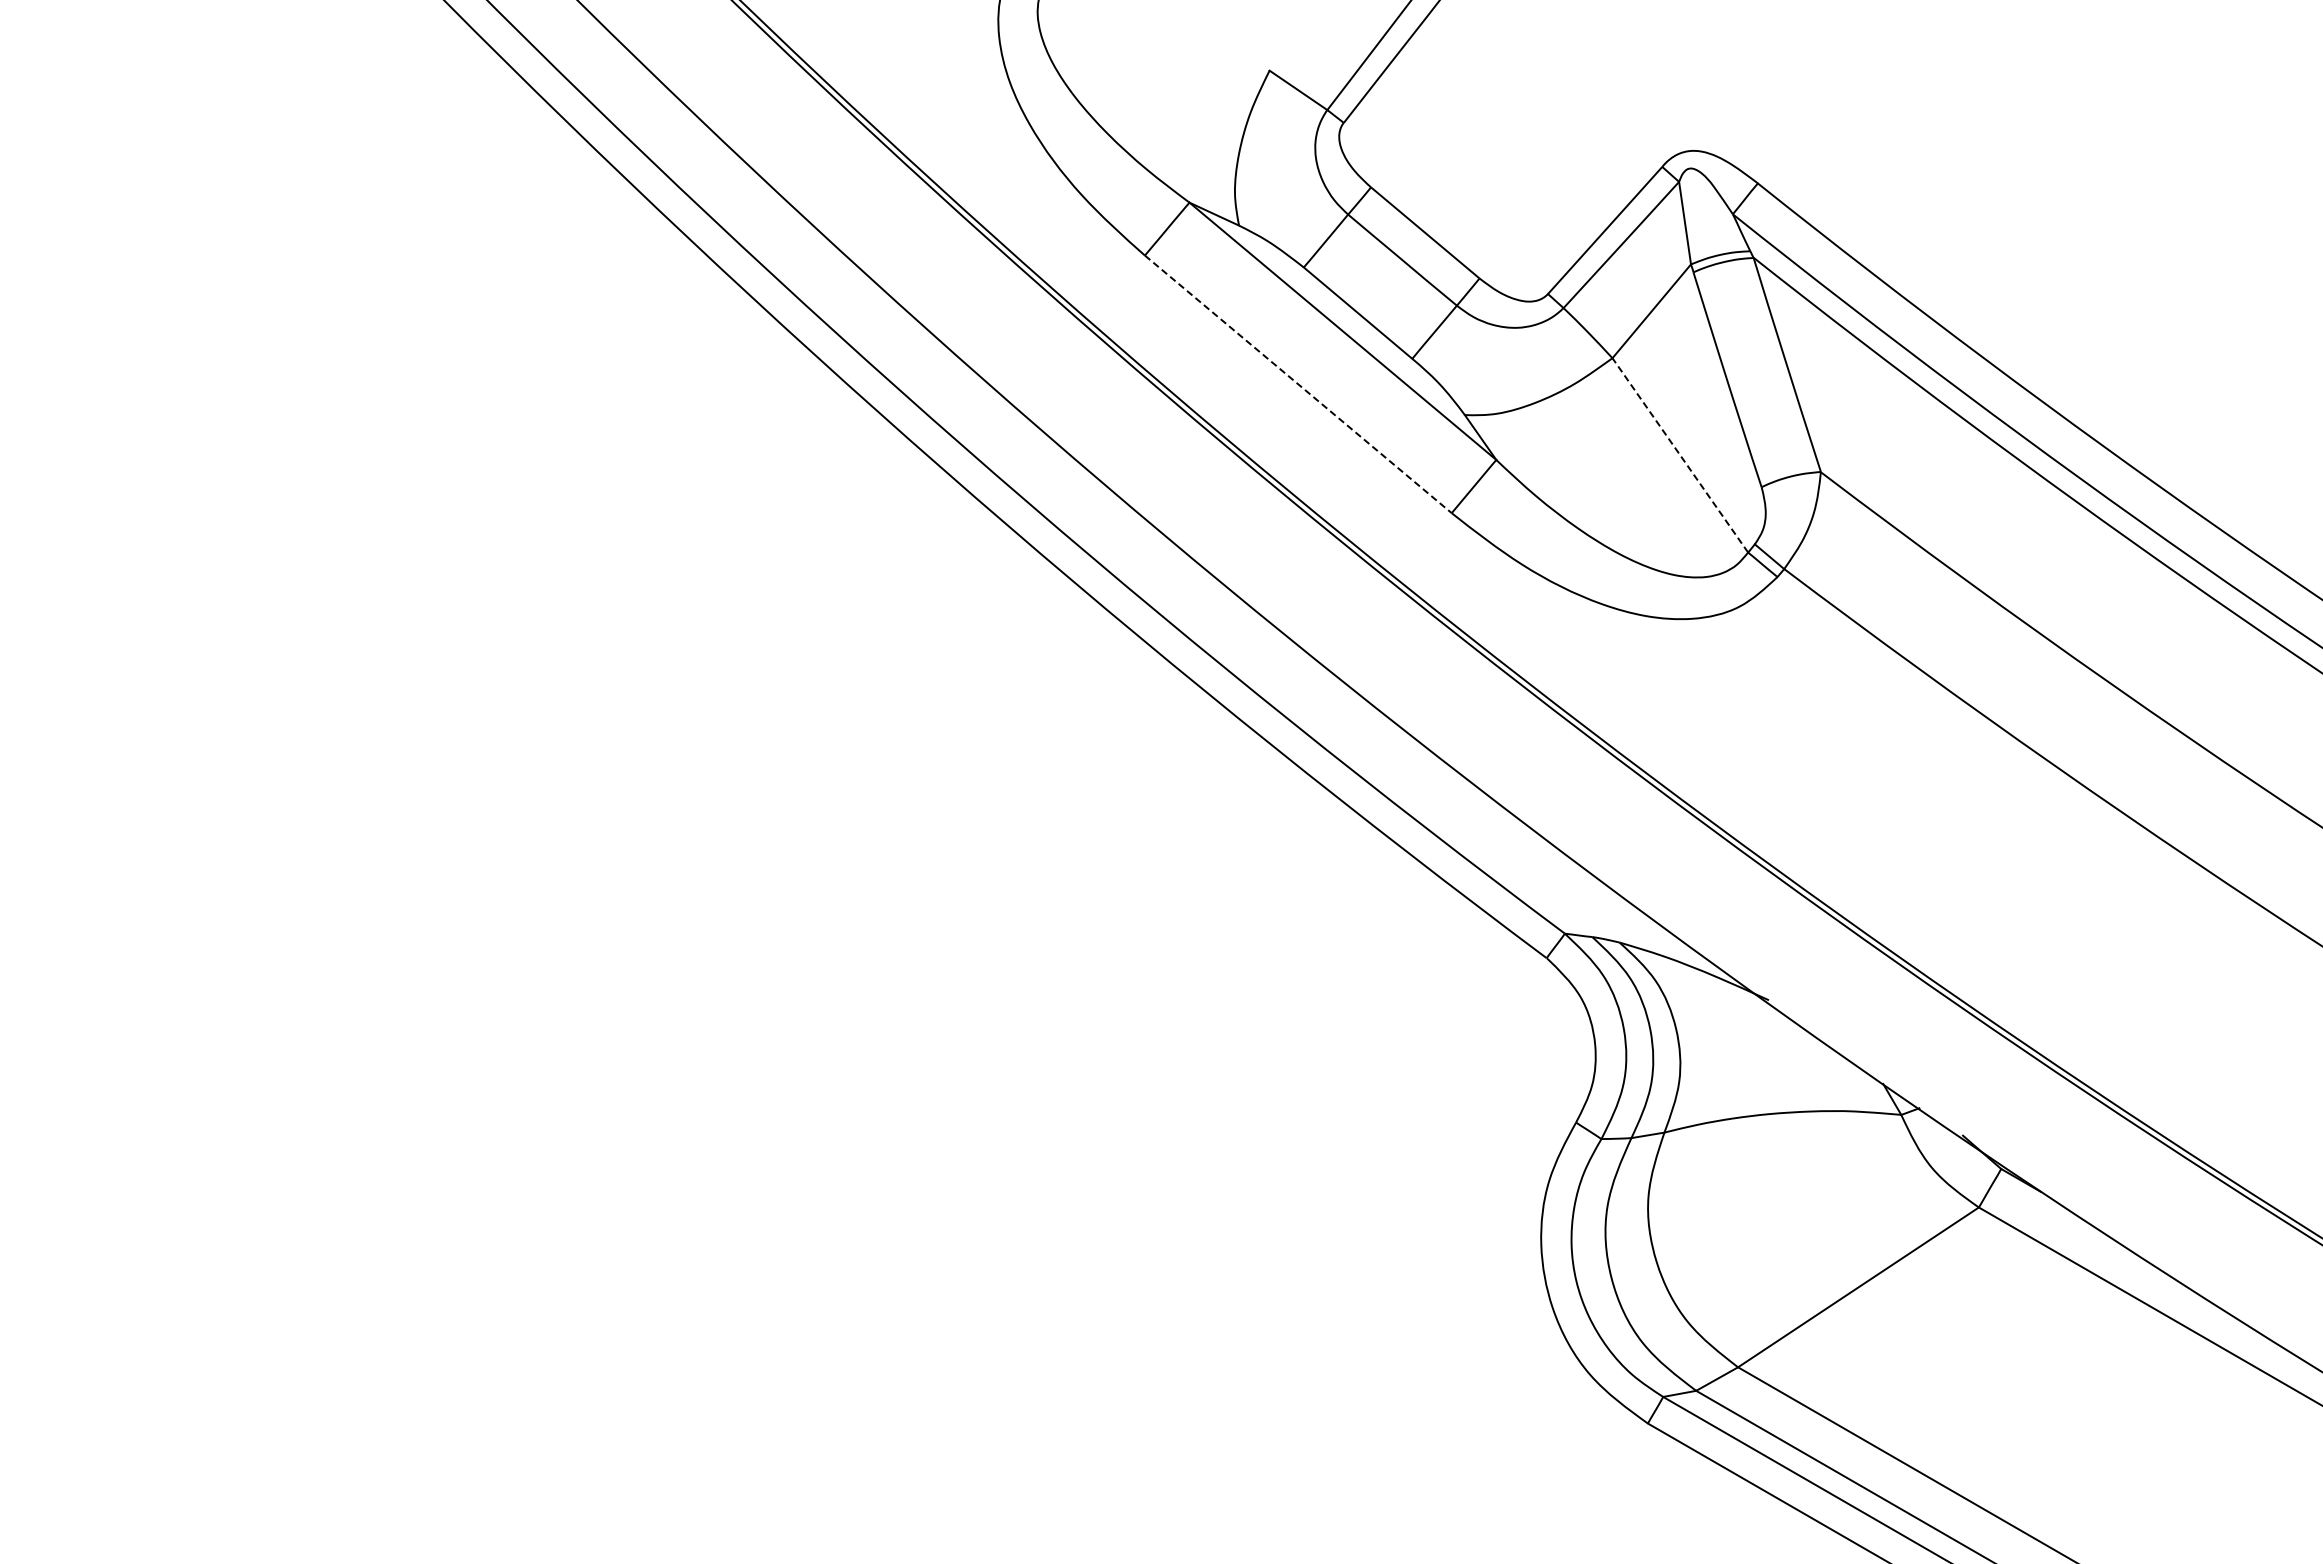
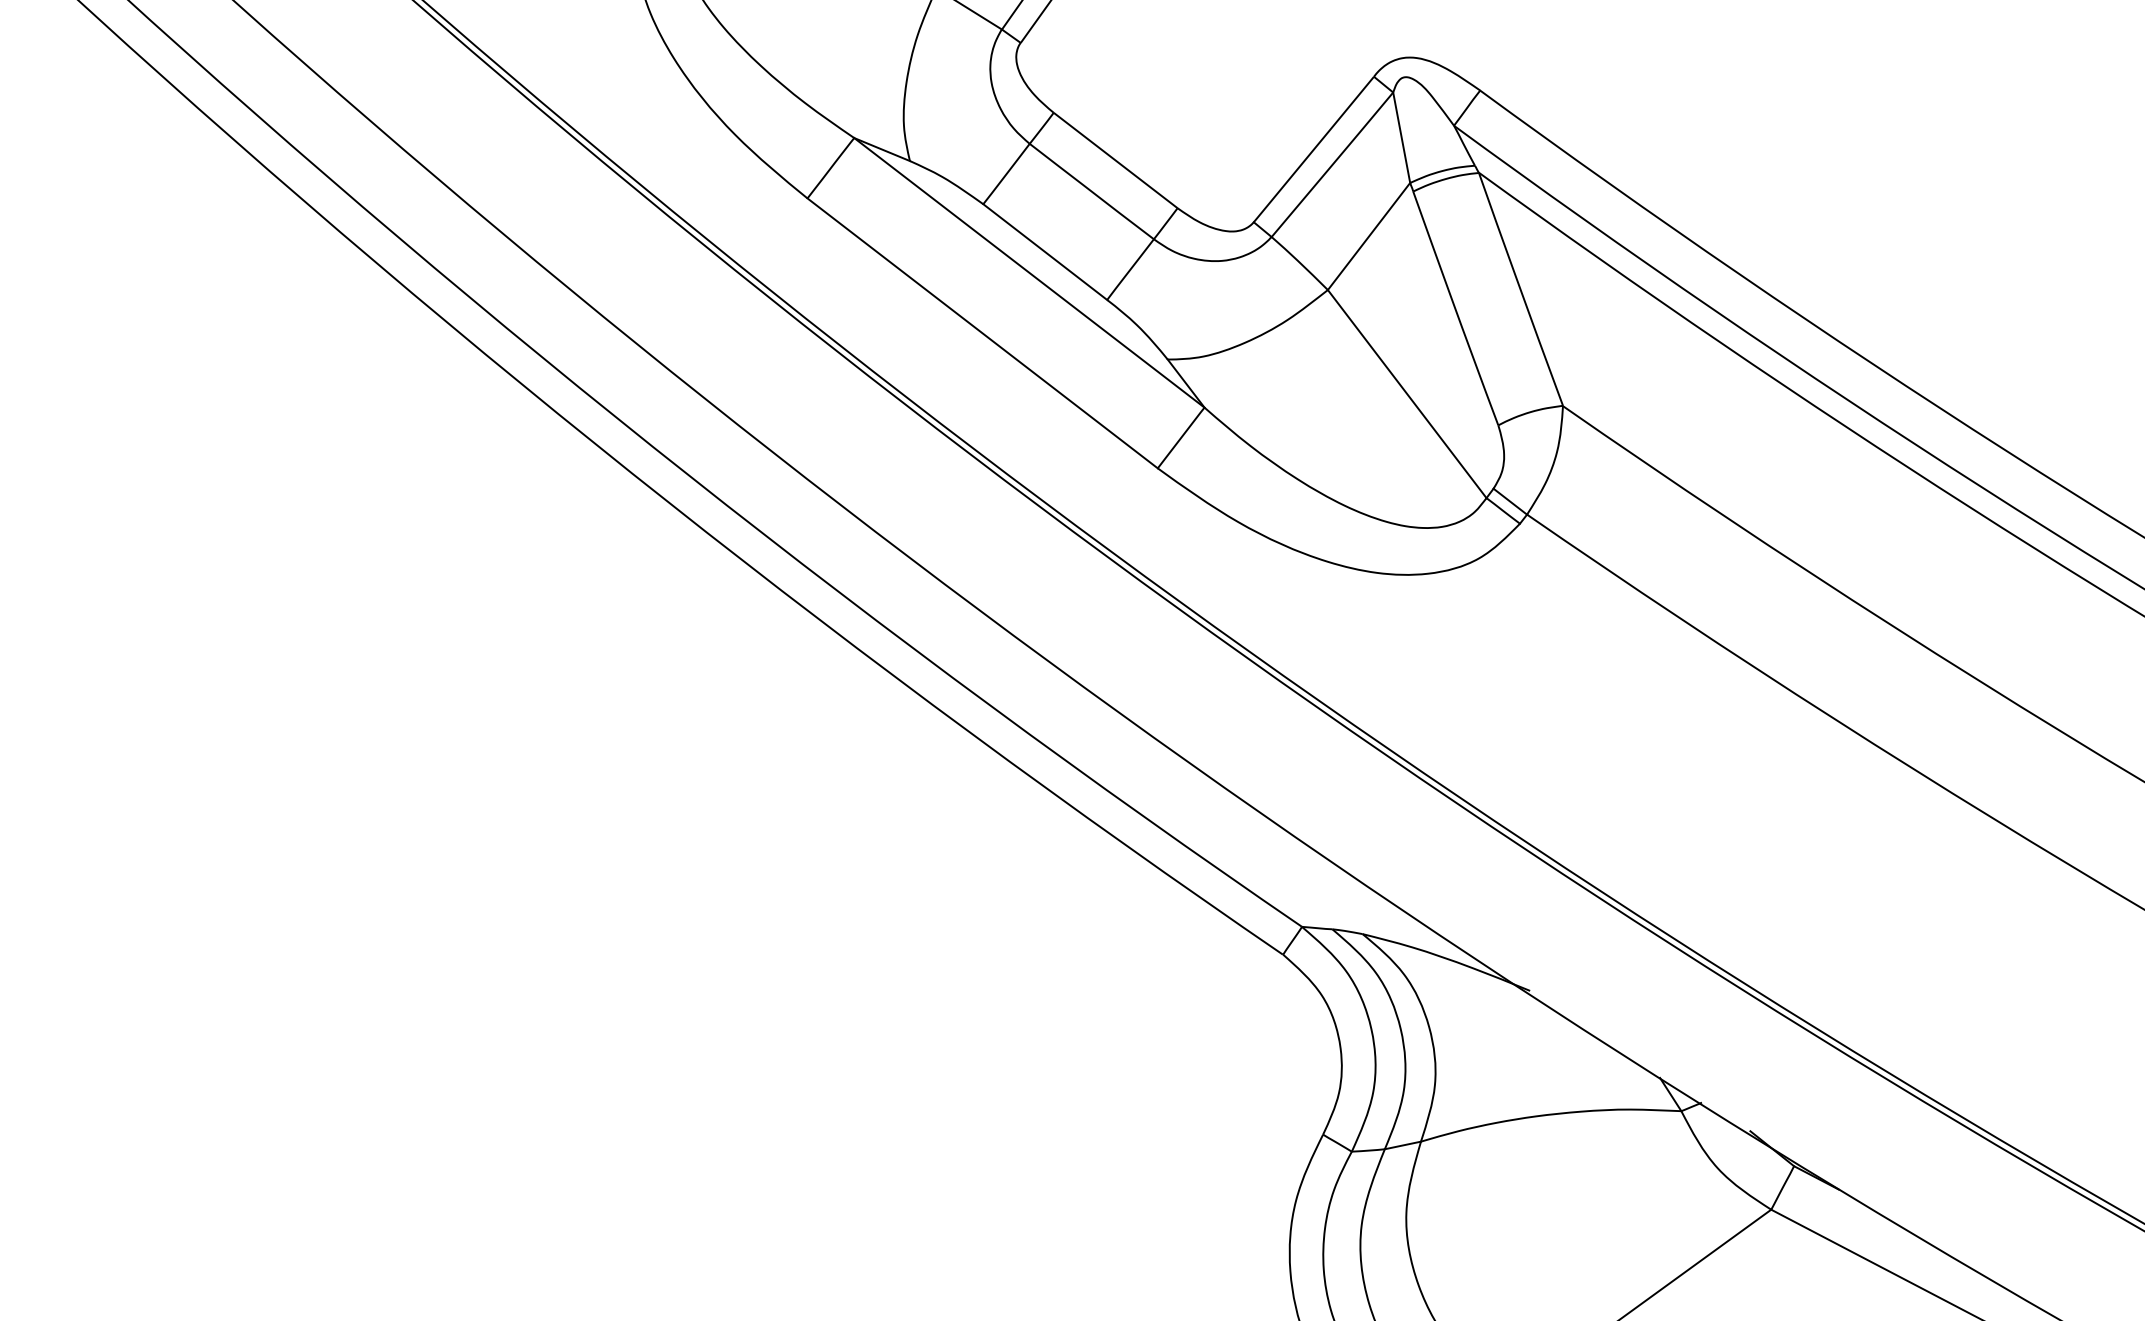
line: (1298, 384) -> (982, 333), dashed -> solid
line: (1680, 455) -> (1407, 394), dashed -> solid

